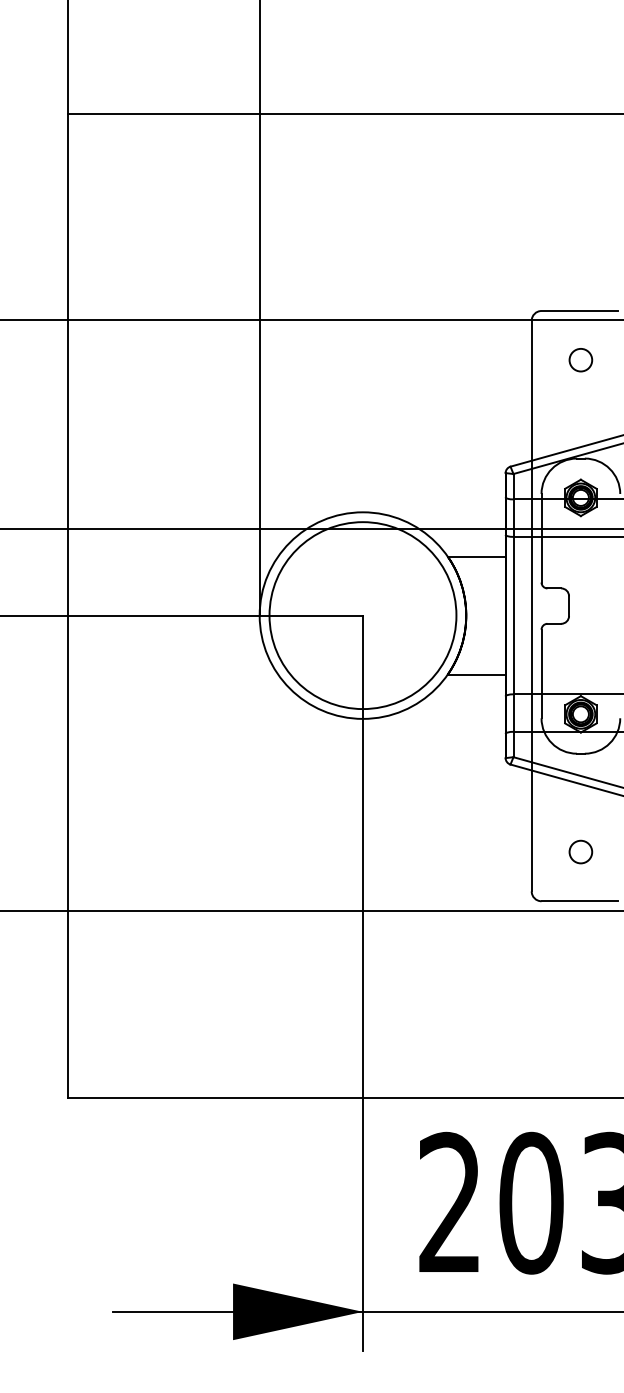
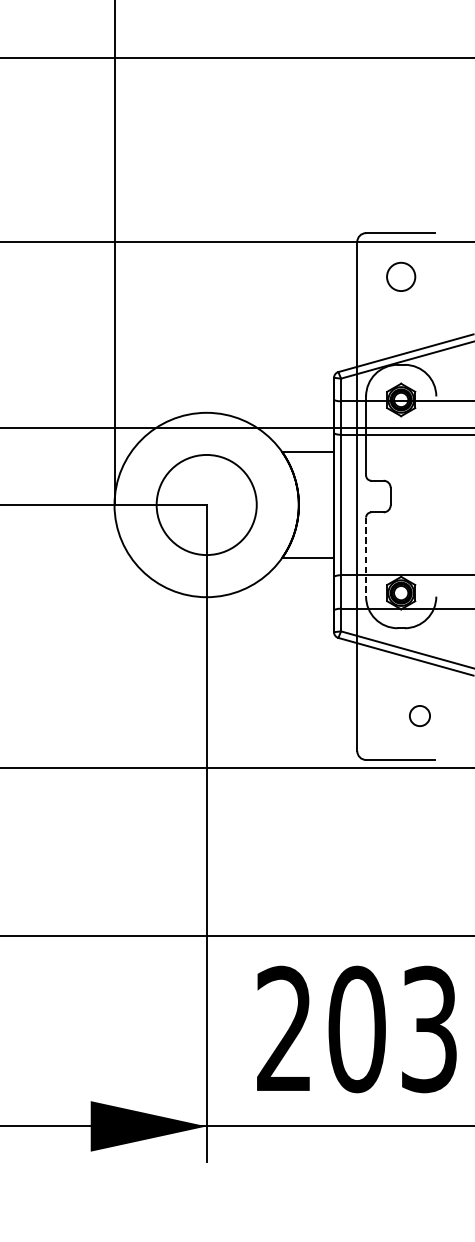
circle: (580, 360) -> (400, 277), size x1.4
circle: (362, 615) -> (206, 504), size x0.6
line: (541, 674) -> (366, 557), solid -> dashed
circle: (580, 851) -> (419, 715), moved

